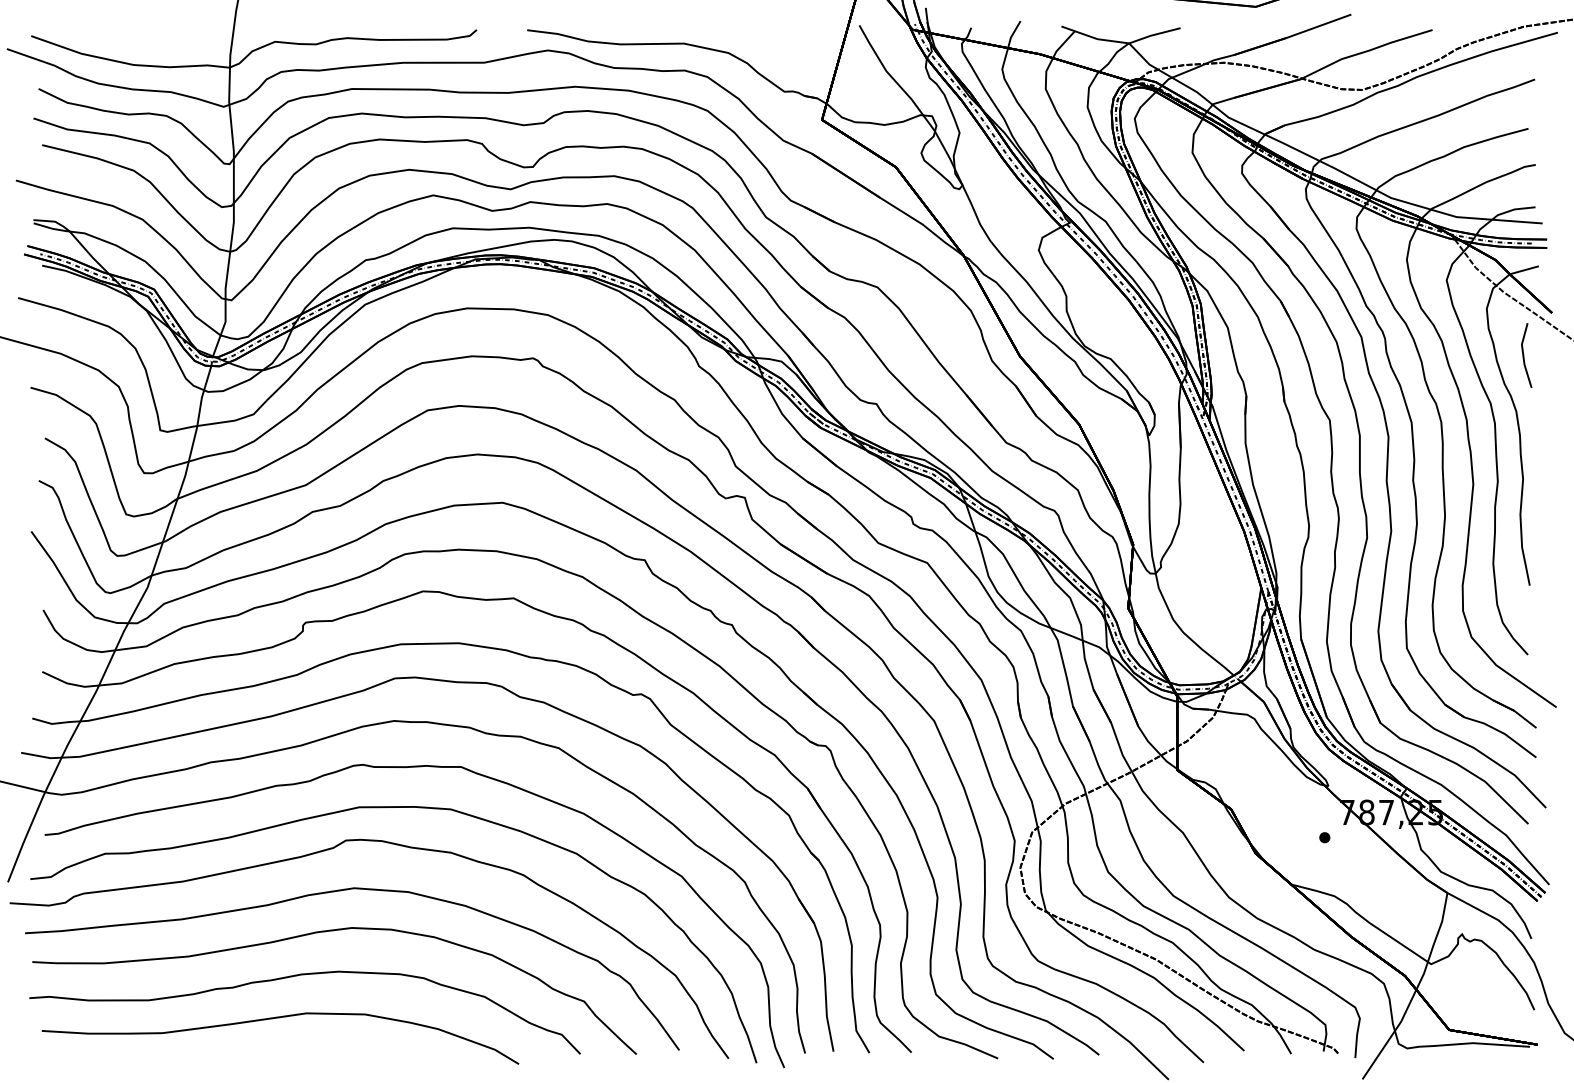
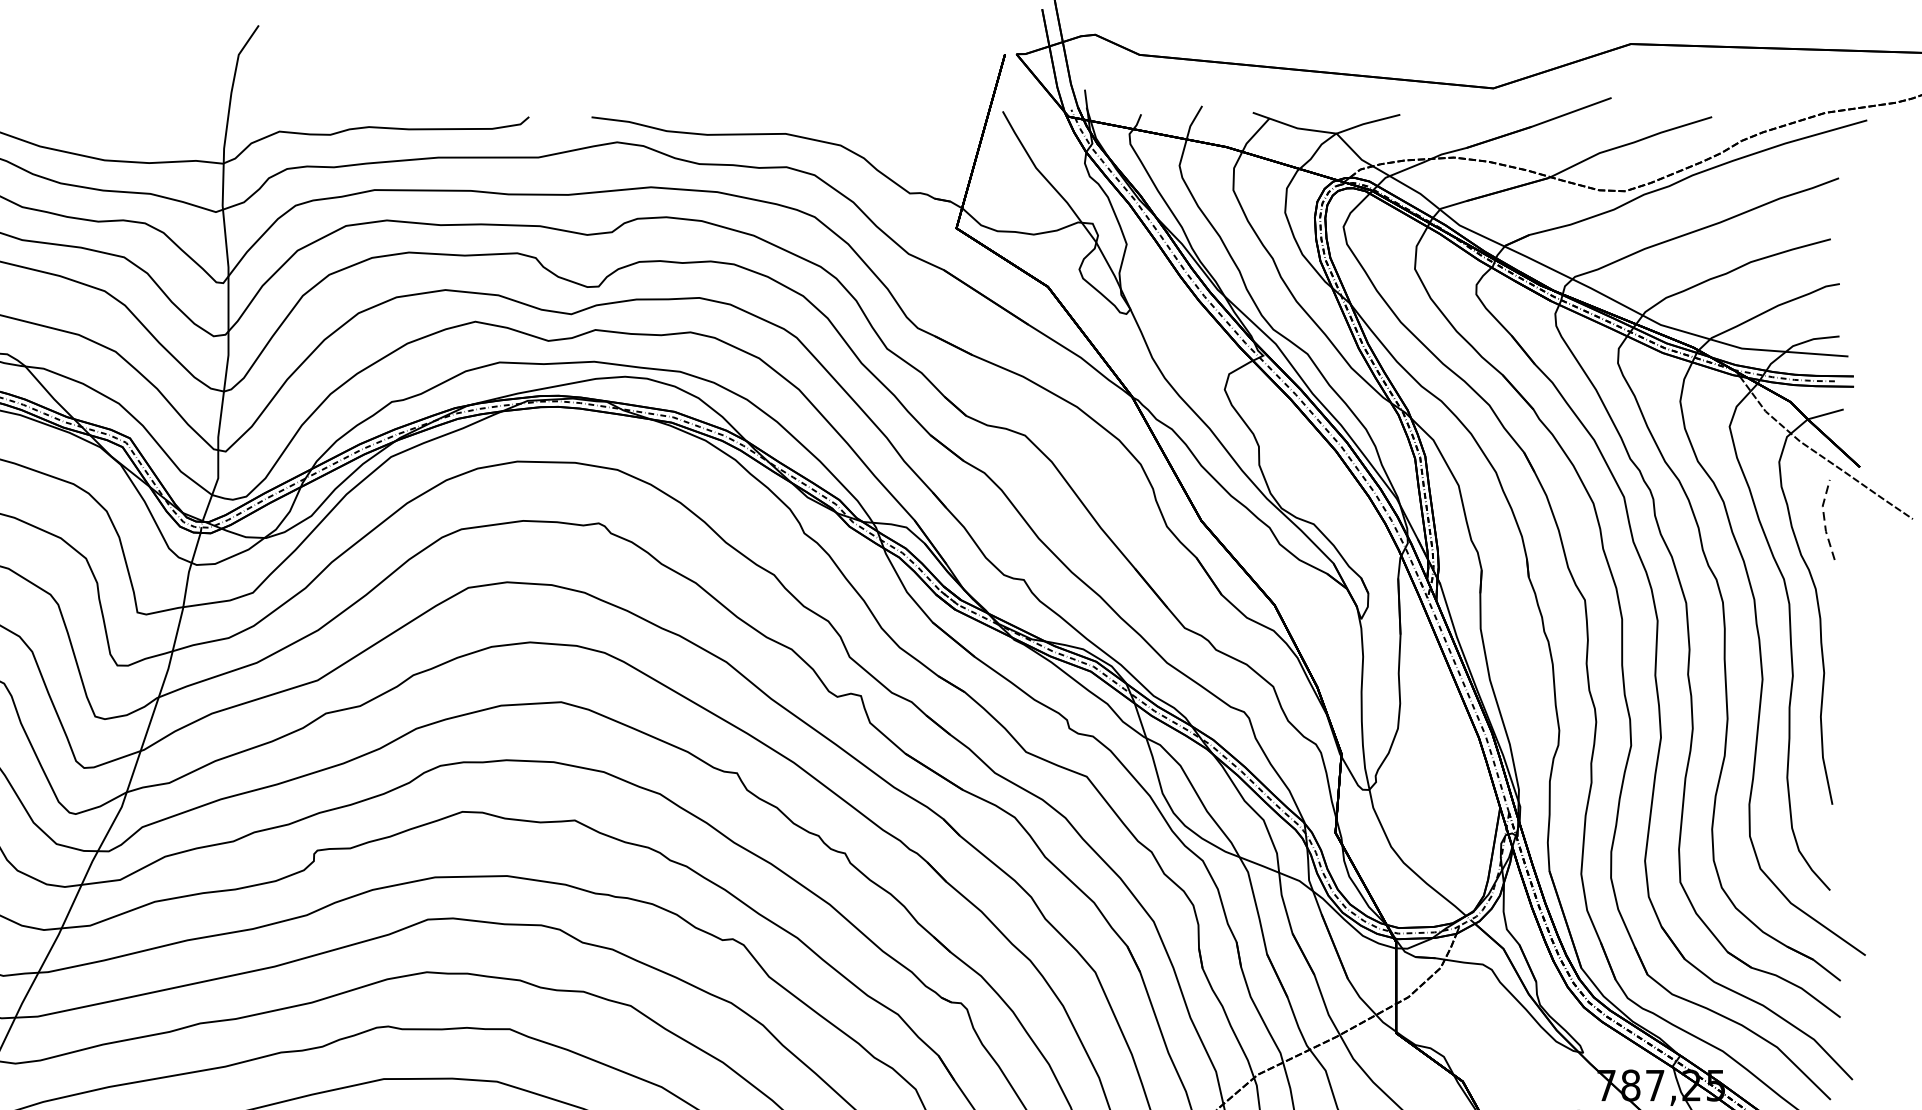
line: (1523, 355) -> (1824, 519), solid -> dashed

